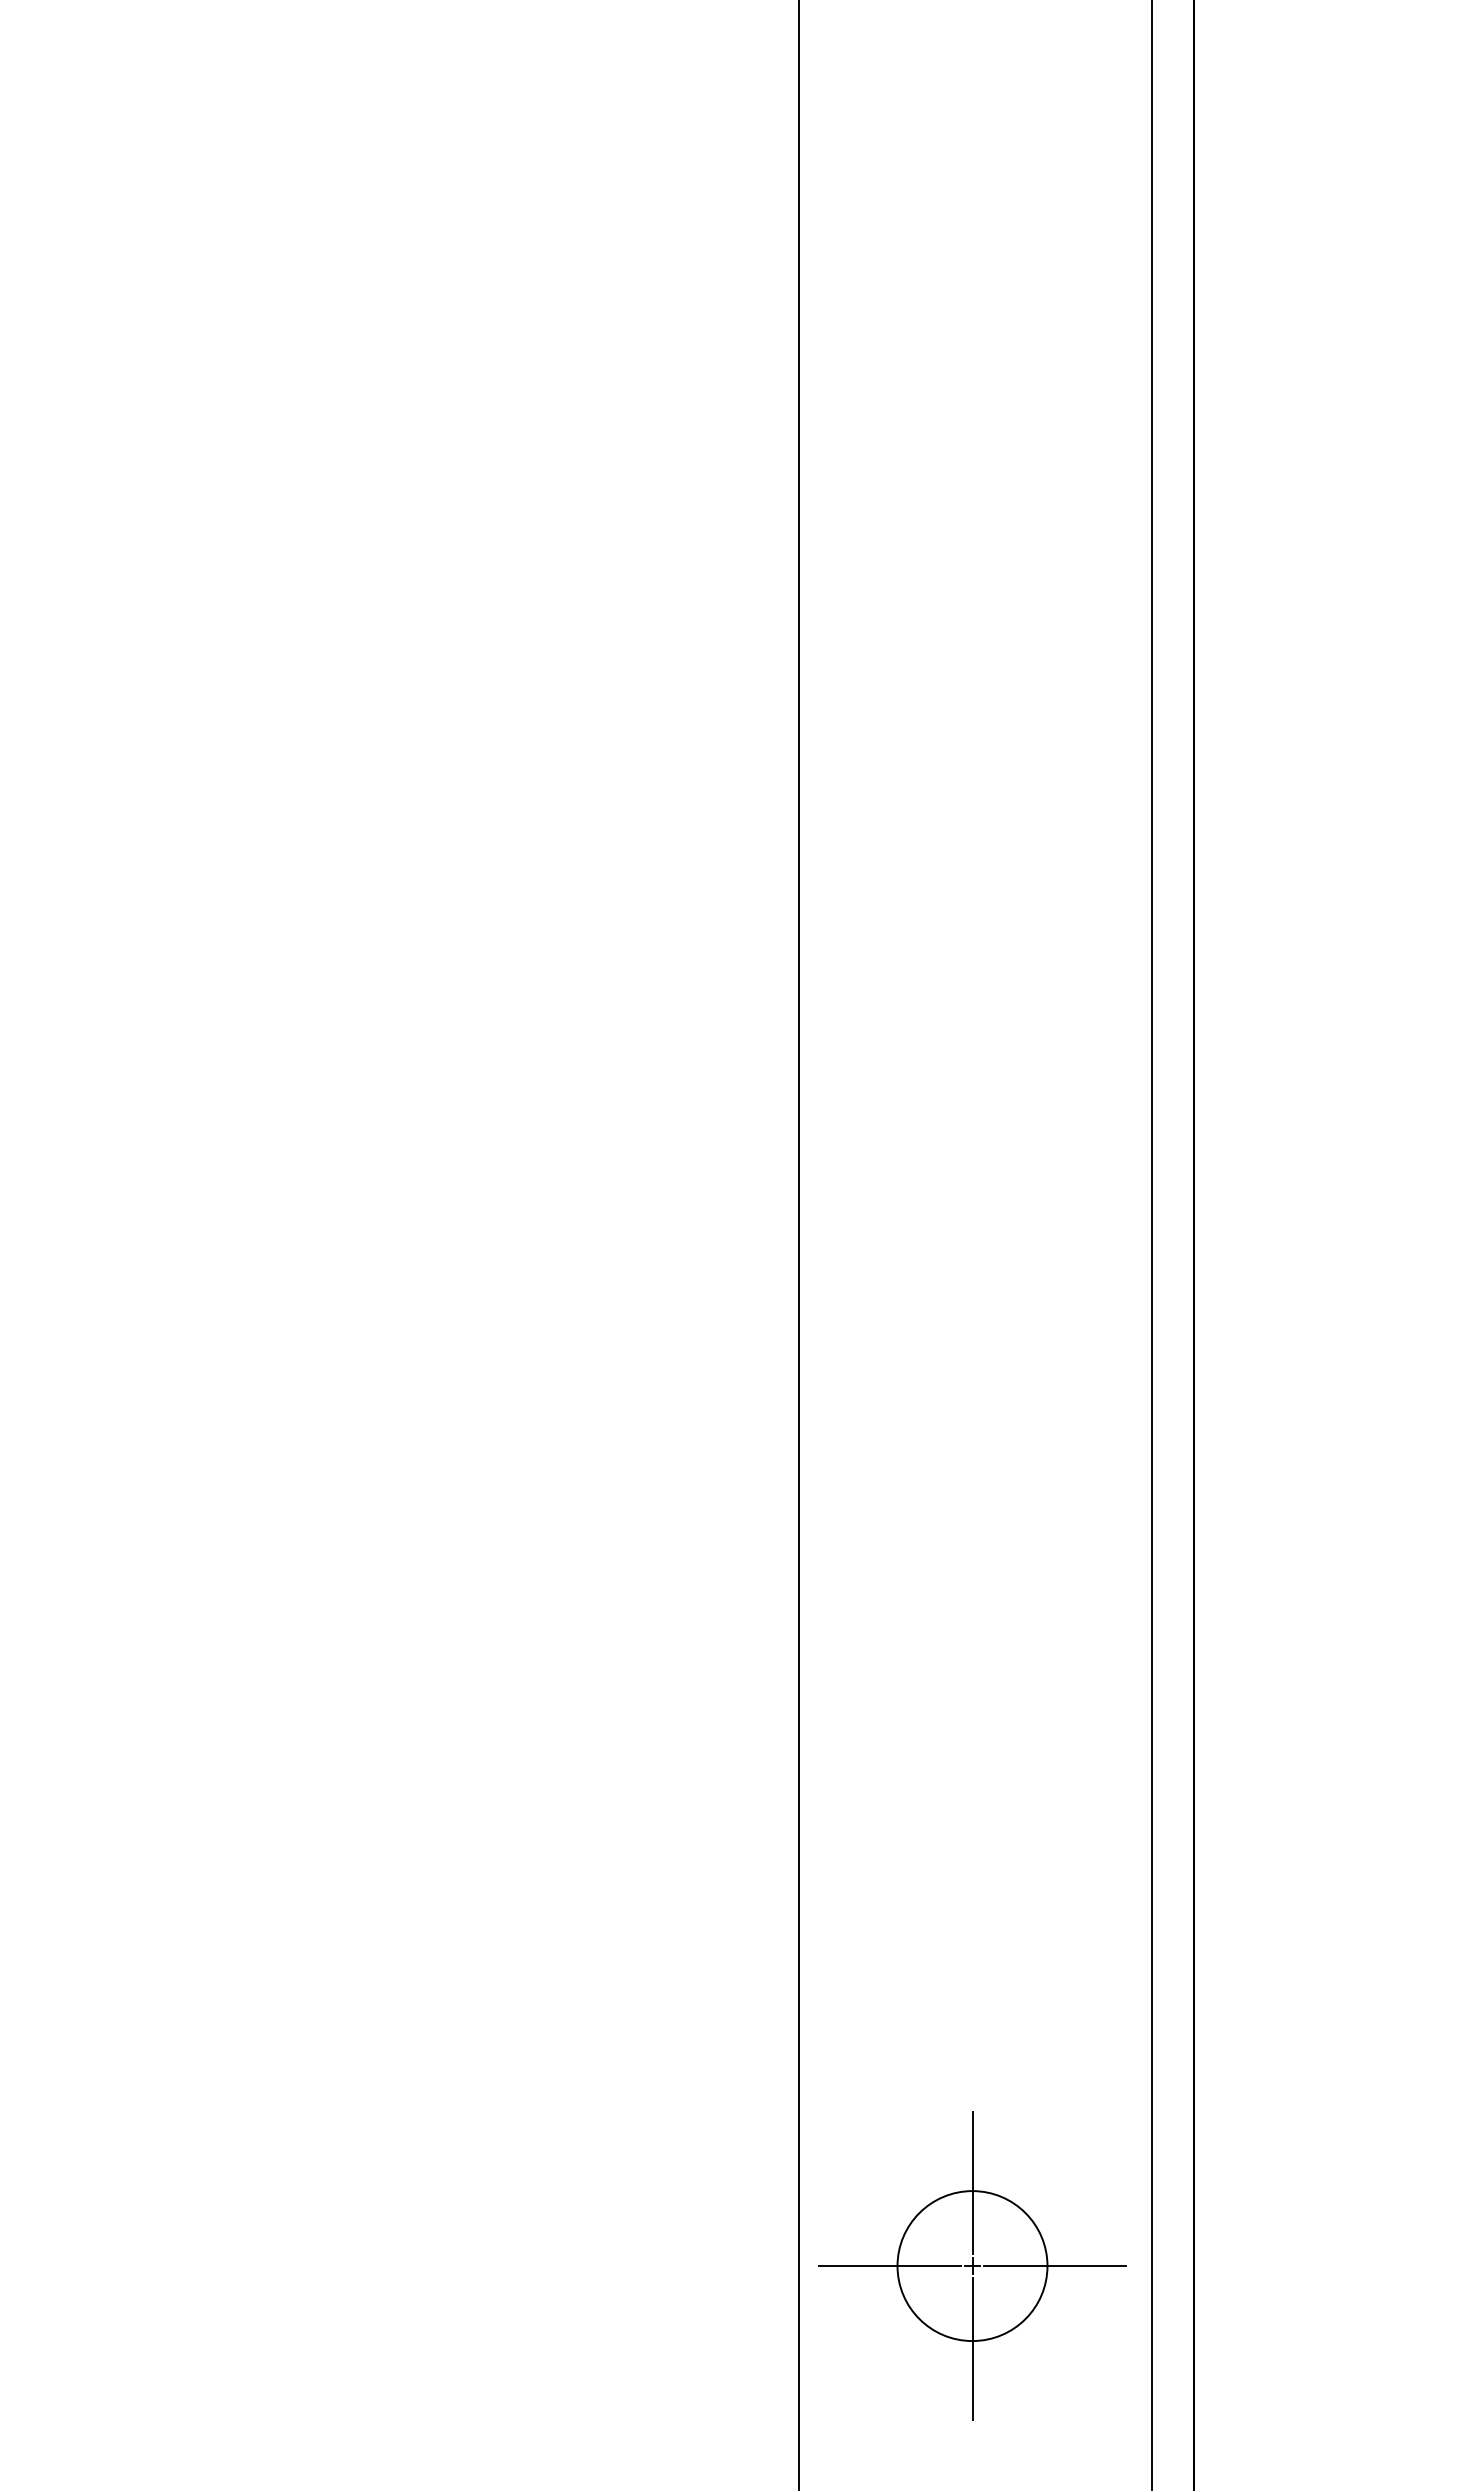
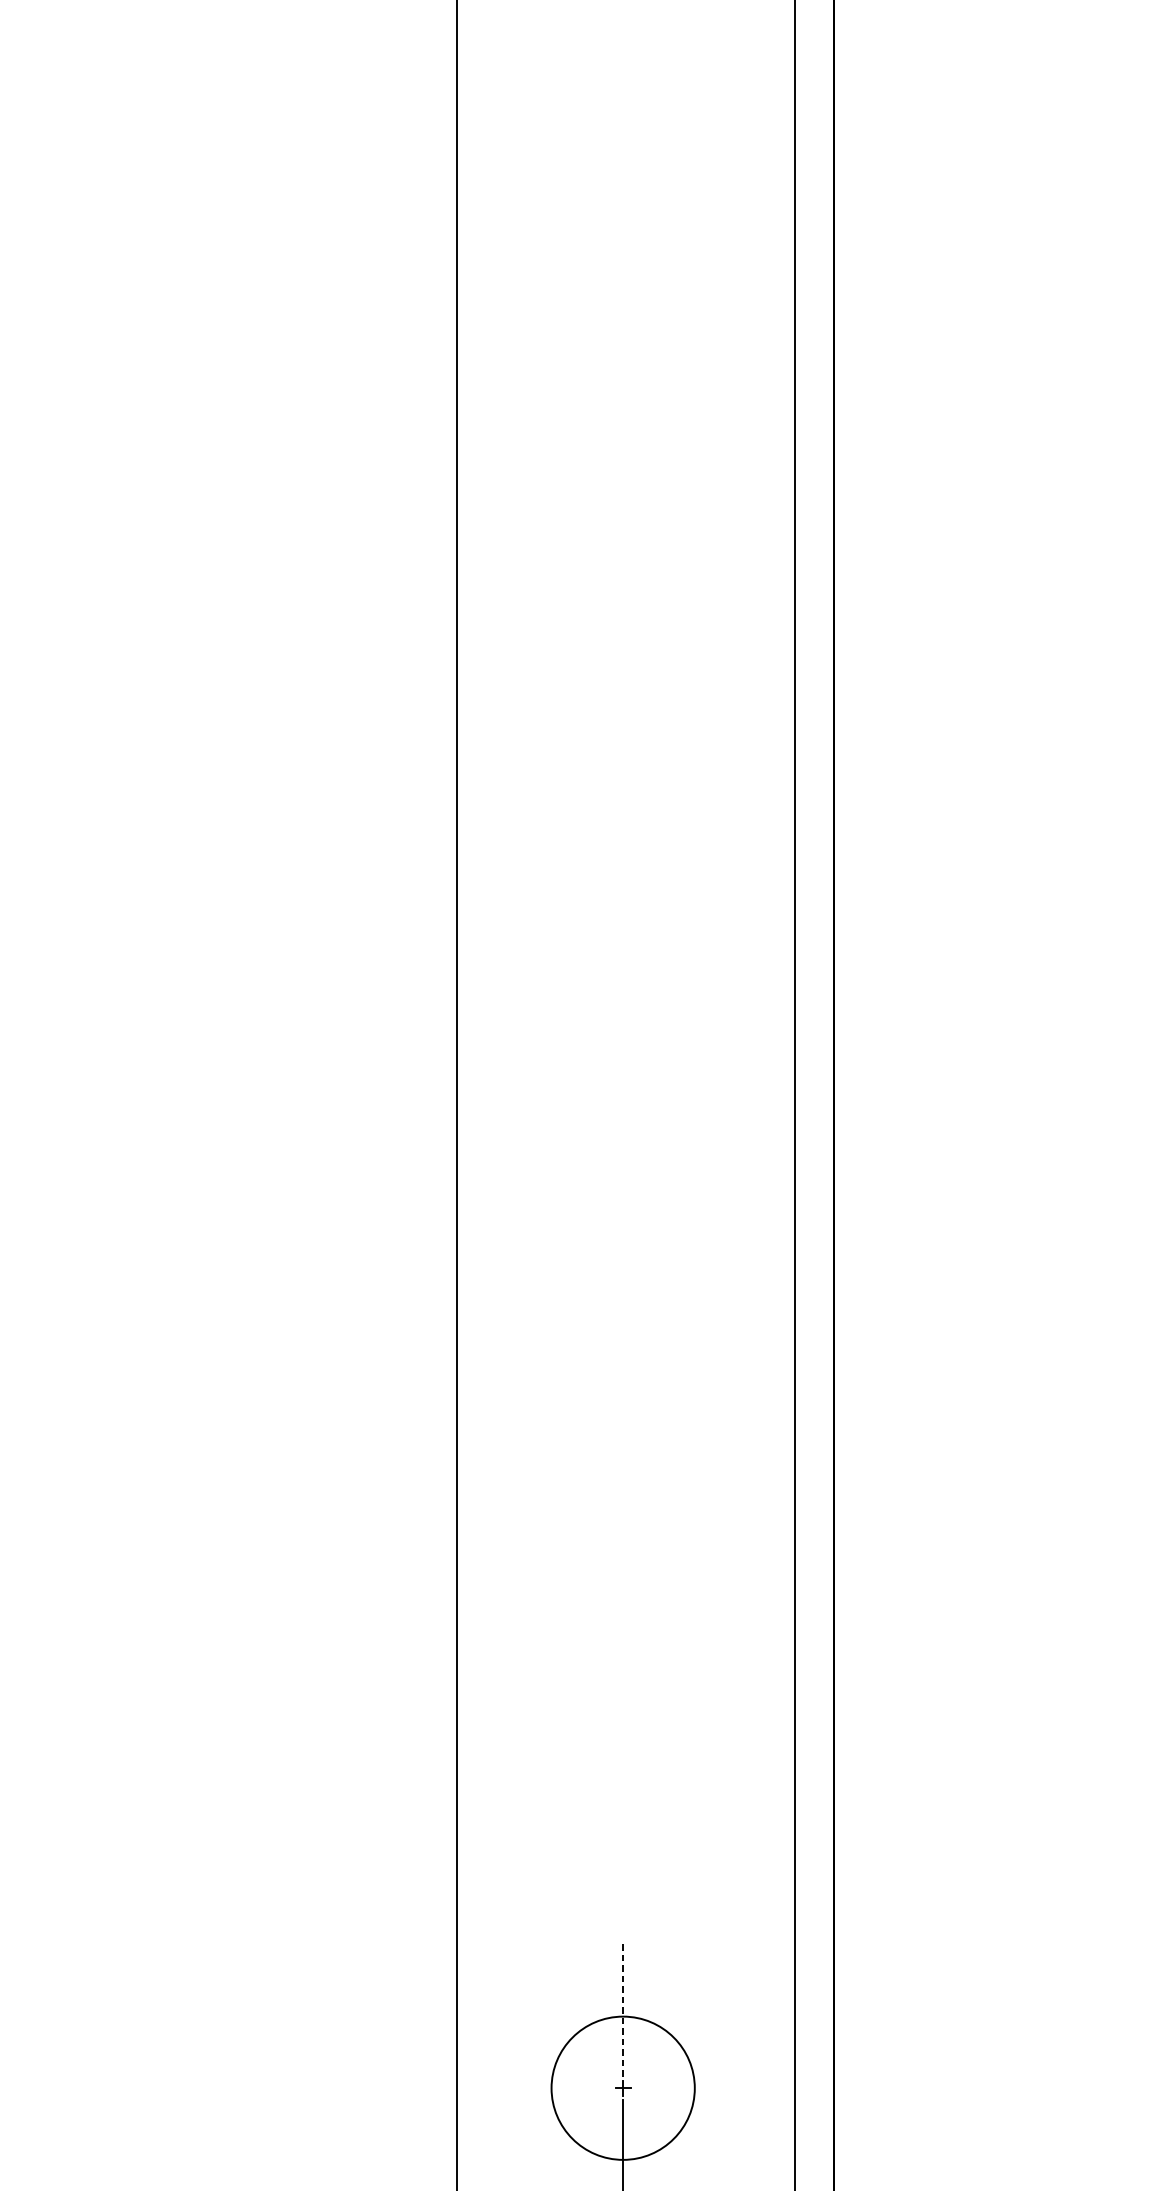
line: (972, 2182) -> (623, 2008), solid -> dashed
line: (889, 2266) -> (543, 2088), removed
line: (1055, 2266) -> (702, 2088), removed

